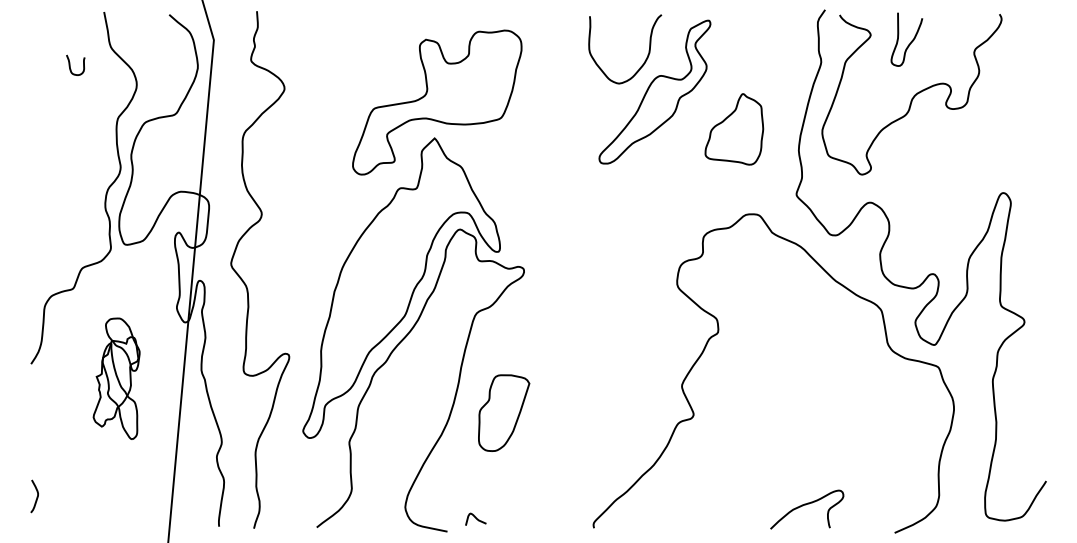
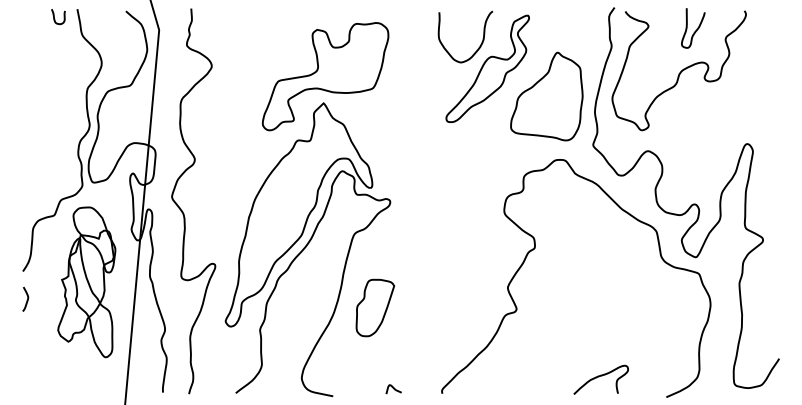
curve: (910, 41) -> (696, 29), moved
curve: (70, 64) -> (54, 16), moved
part: (734, 129) -> (547, 96), size x1.67
part: (116, 378) -> (86, 282), size x1.67
curve: (36, 496) -> (27, 299), moved
curve: (475, 518) -> (393, 388), moved

